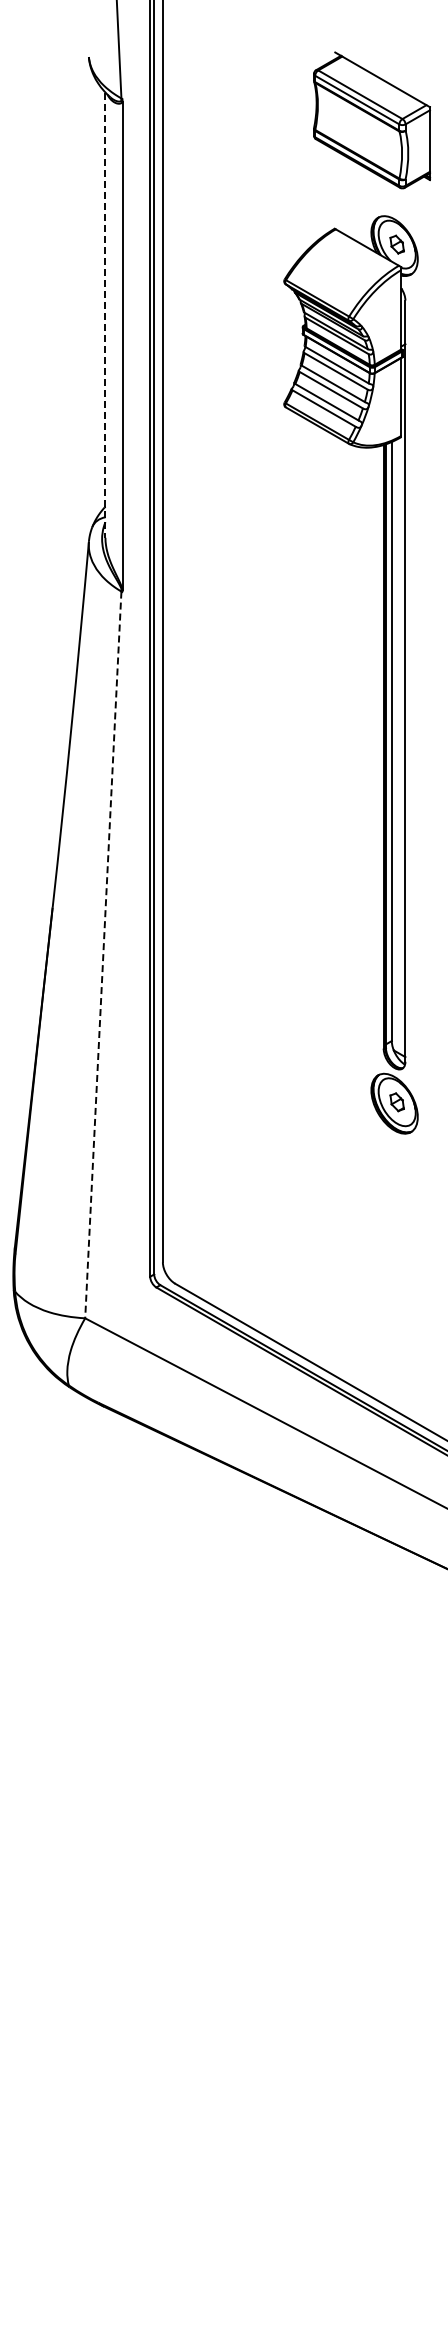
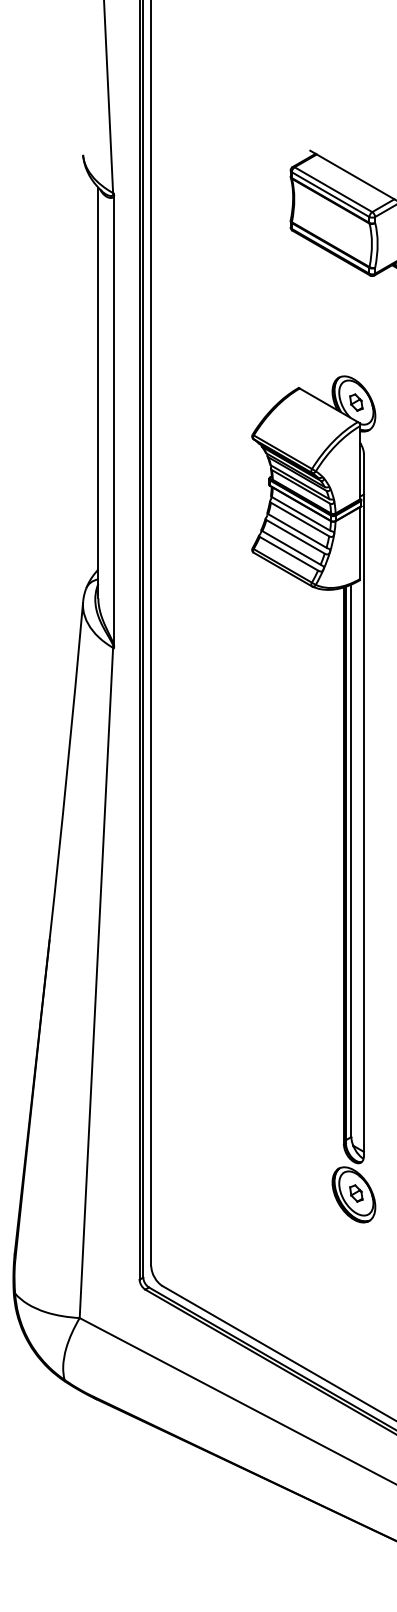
line: (105, 315) -> (98, 393), dashed -> solid
part: (383, 674) -> (343, 799), moved
line: (103, 954) -> (96, 982), dashed -> solid

